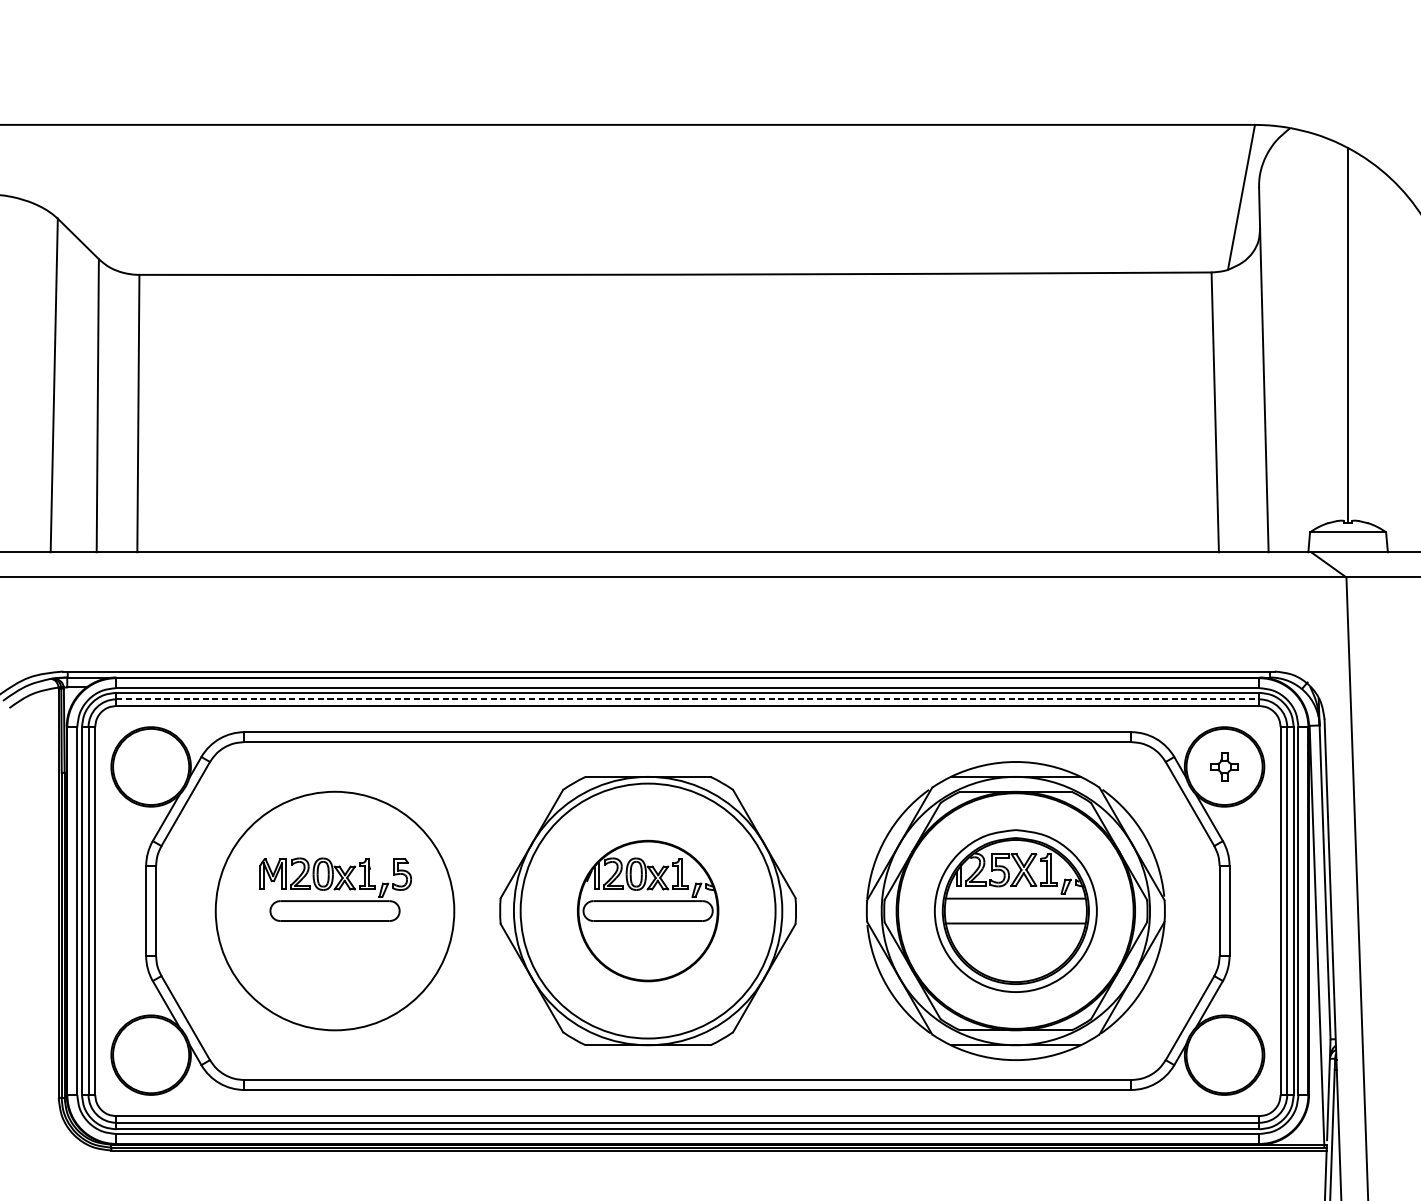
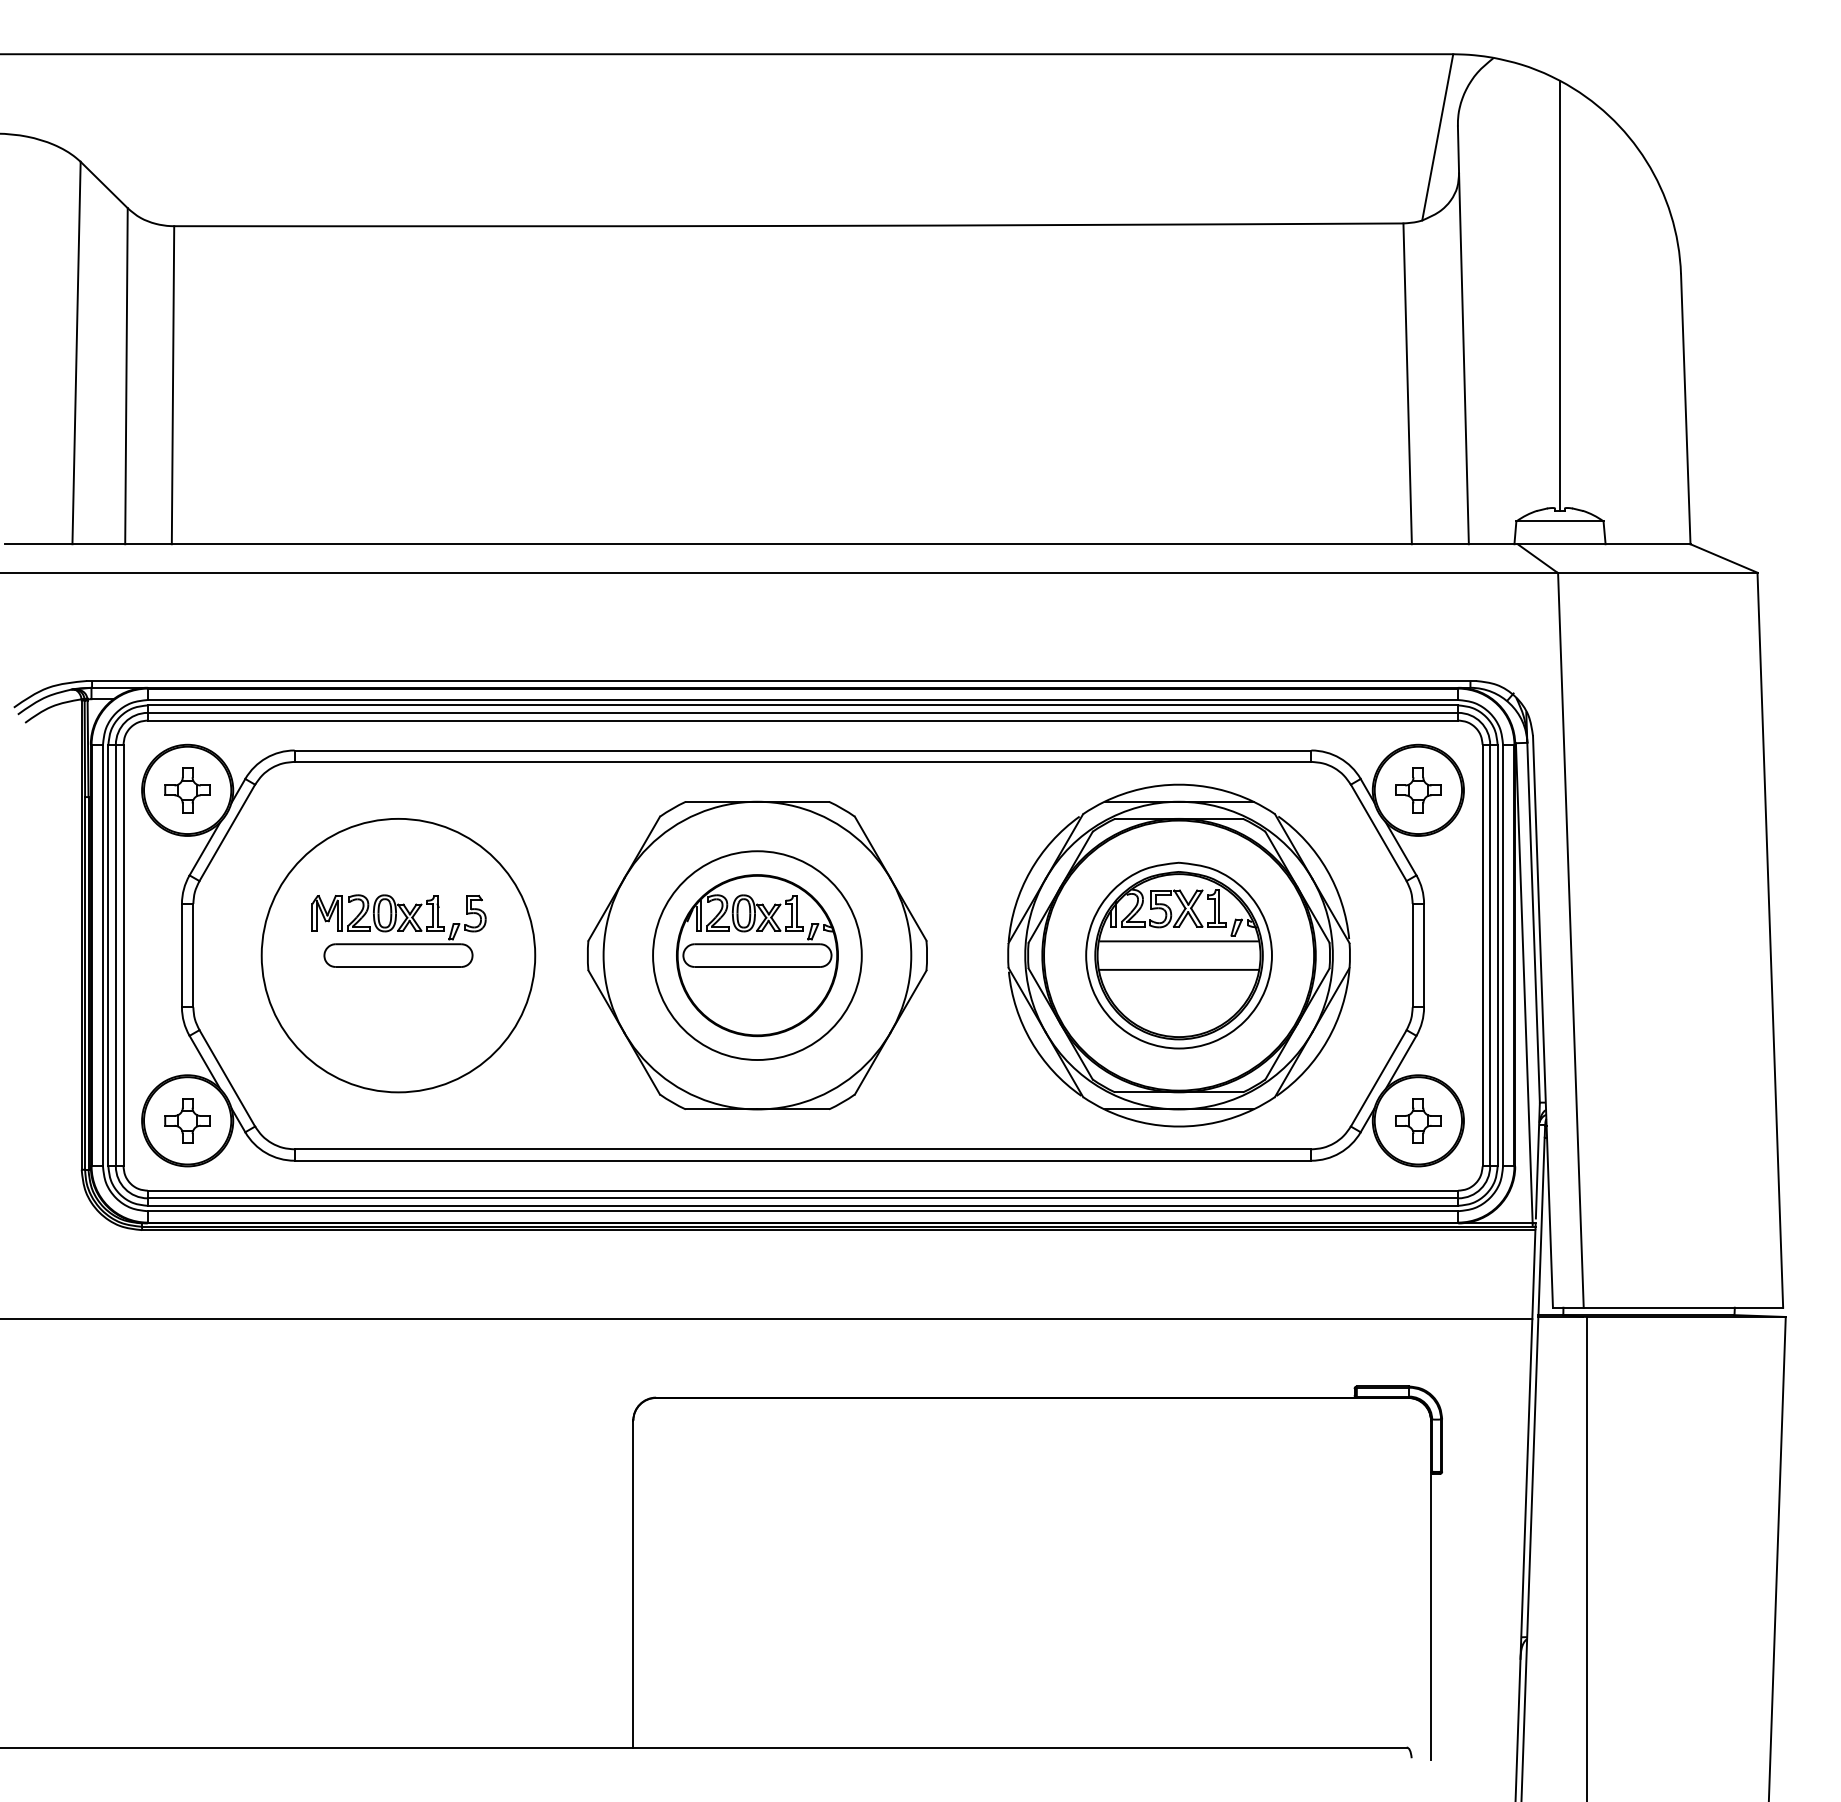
line: (688, 699) -> (803, 713), dashed -> solid
part: (151, 767) -> (187, 790), added
part: (1224, 767) -> (1418, 790), size x1.43
circle: (648, 910) -> (757, 955), size x0.71
part: (151, 1054) -> (187, 1120), added
part: (1224, 1054) -> (1418, 1120), added

